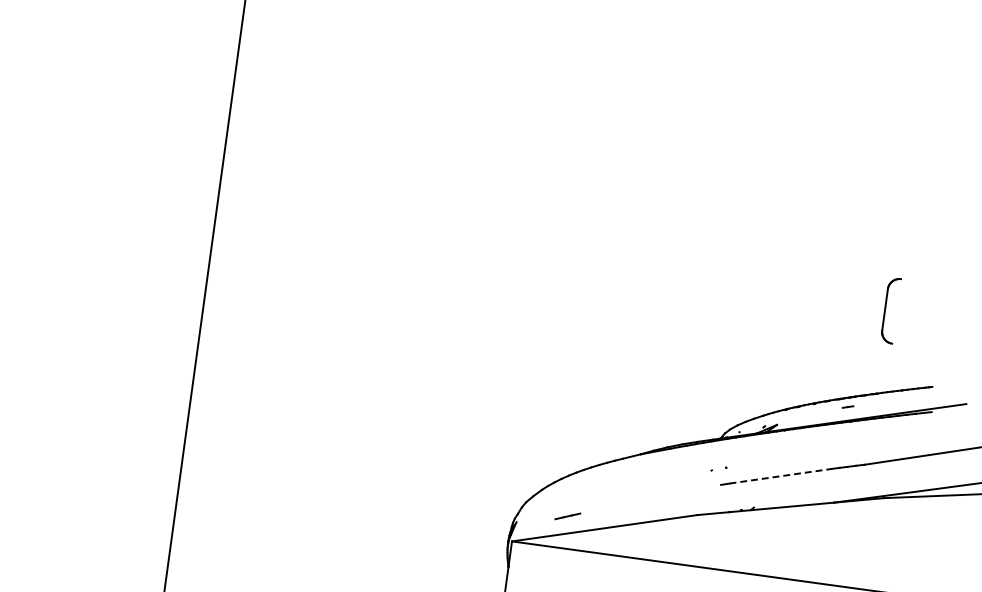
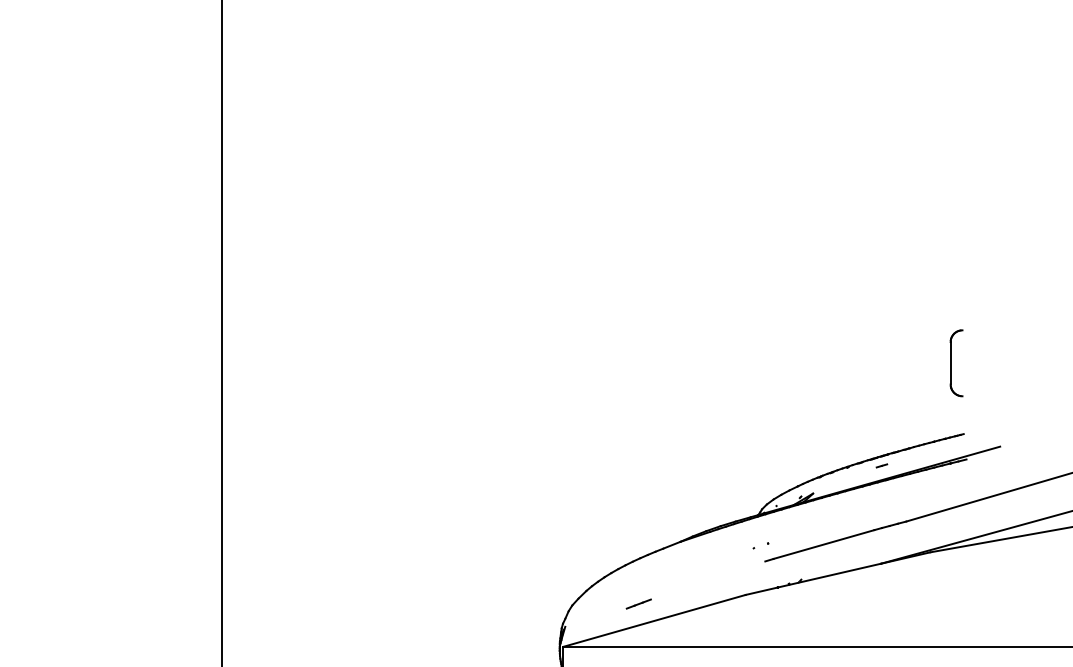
part: (890, 310) -> (956, 363), moved
line: (781, 476) -> (824, 544), dashed -> solid
line: (567, 515) -> (638, 603), moved

